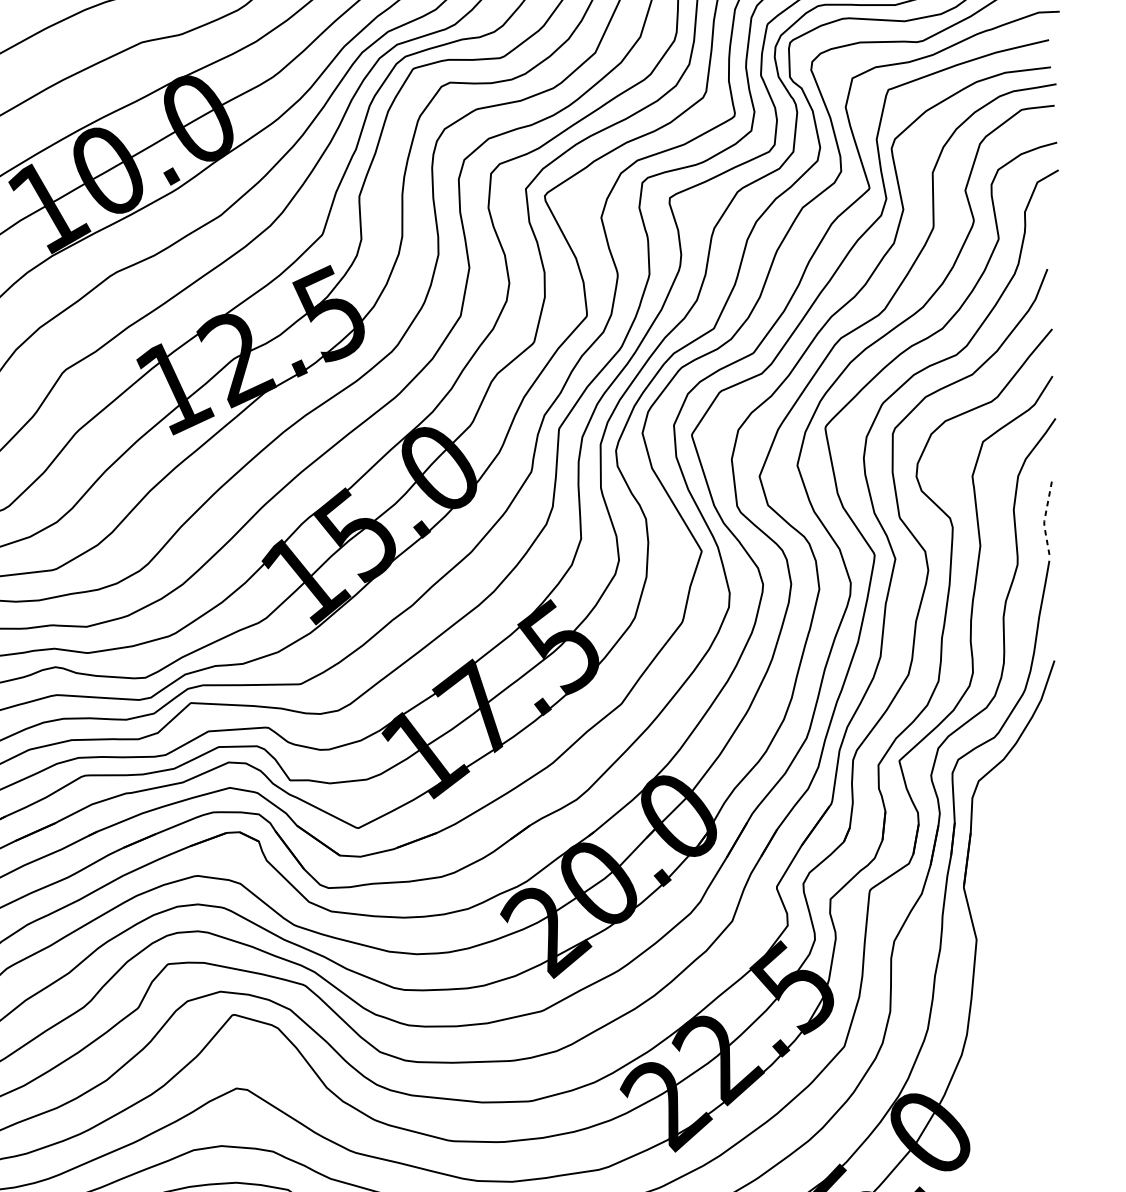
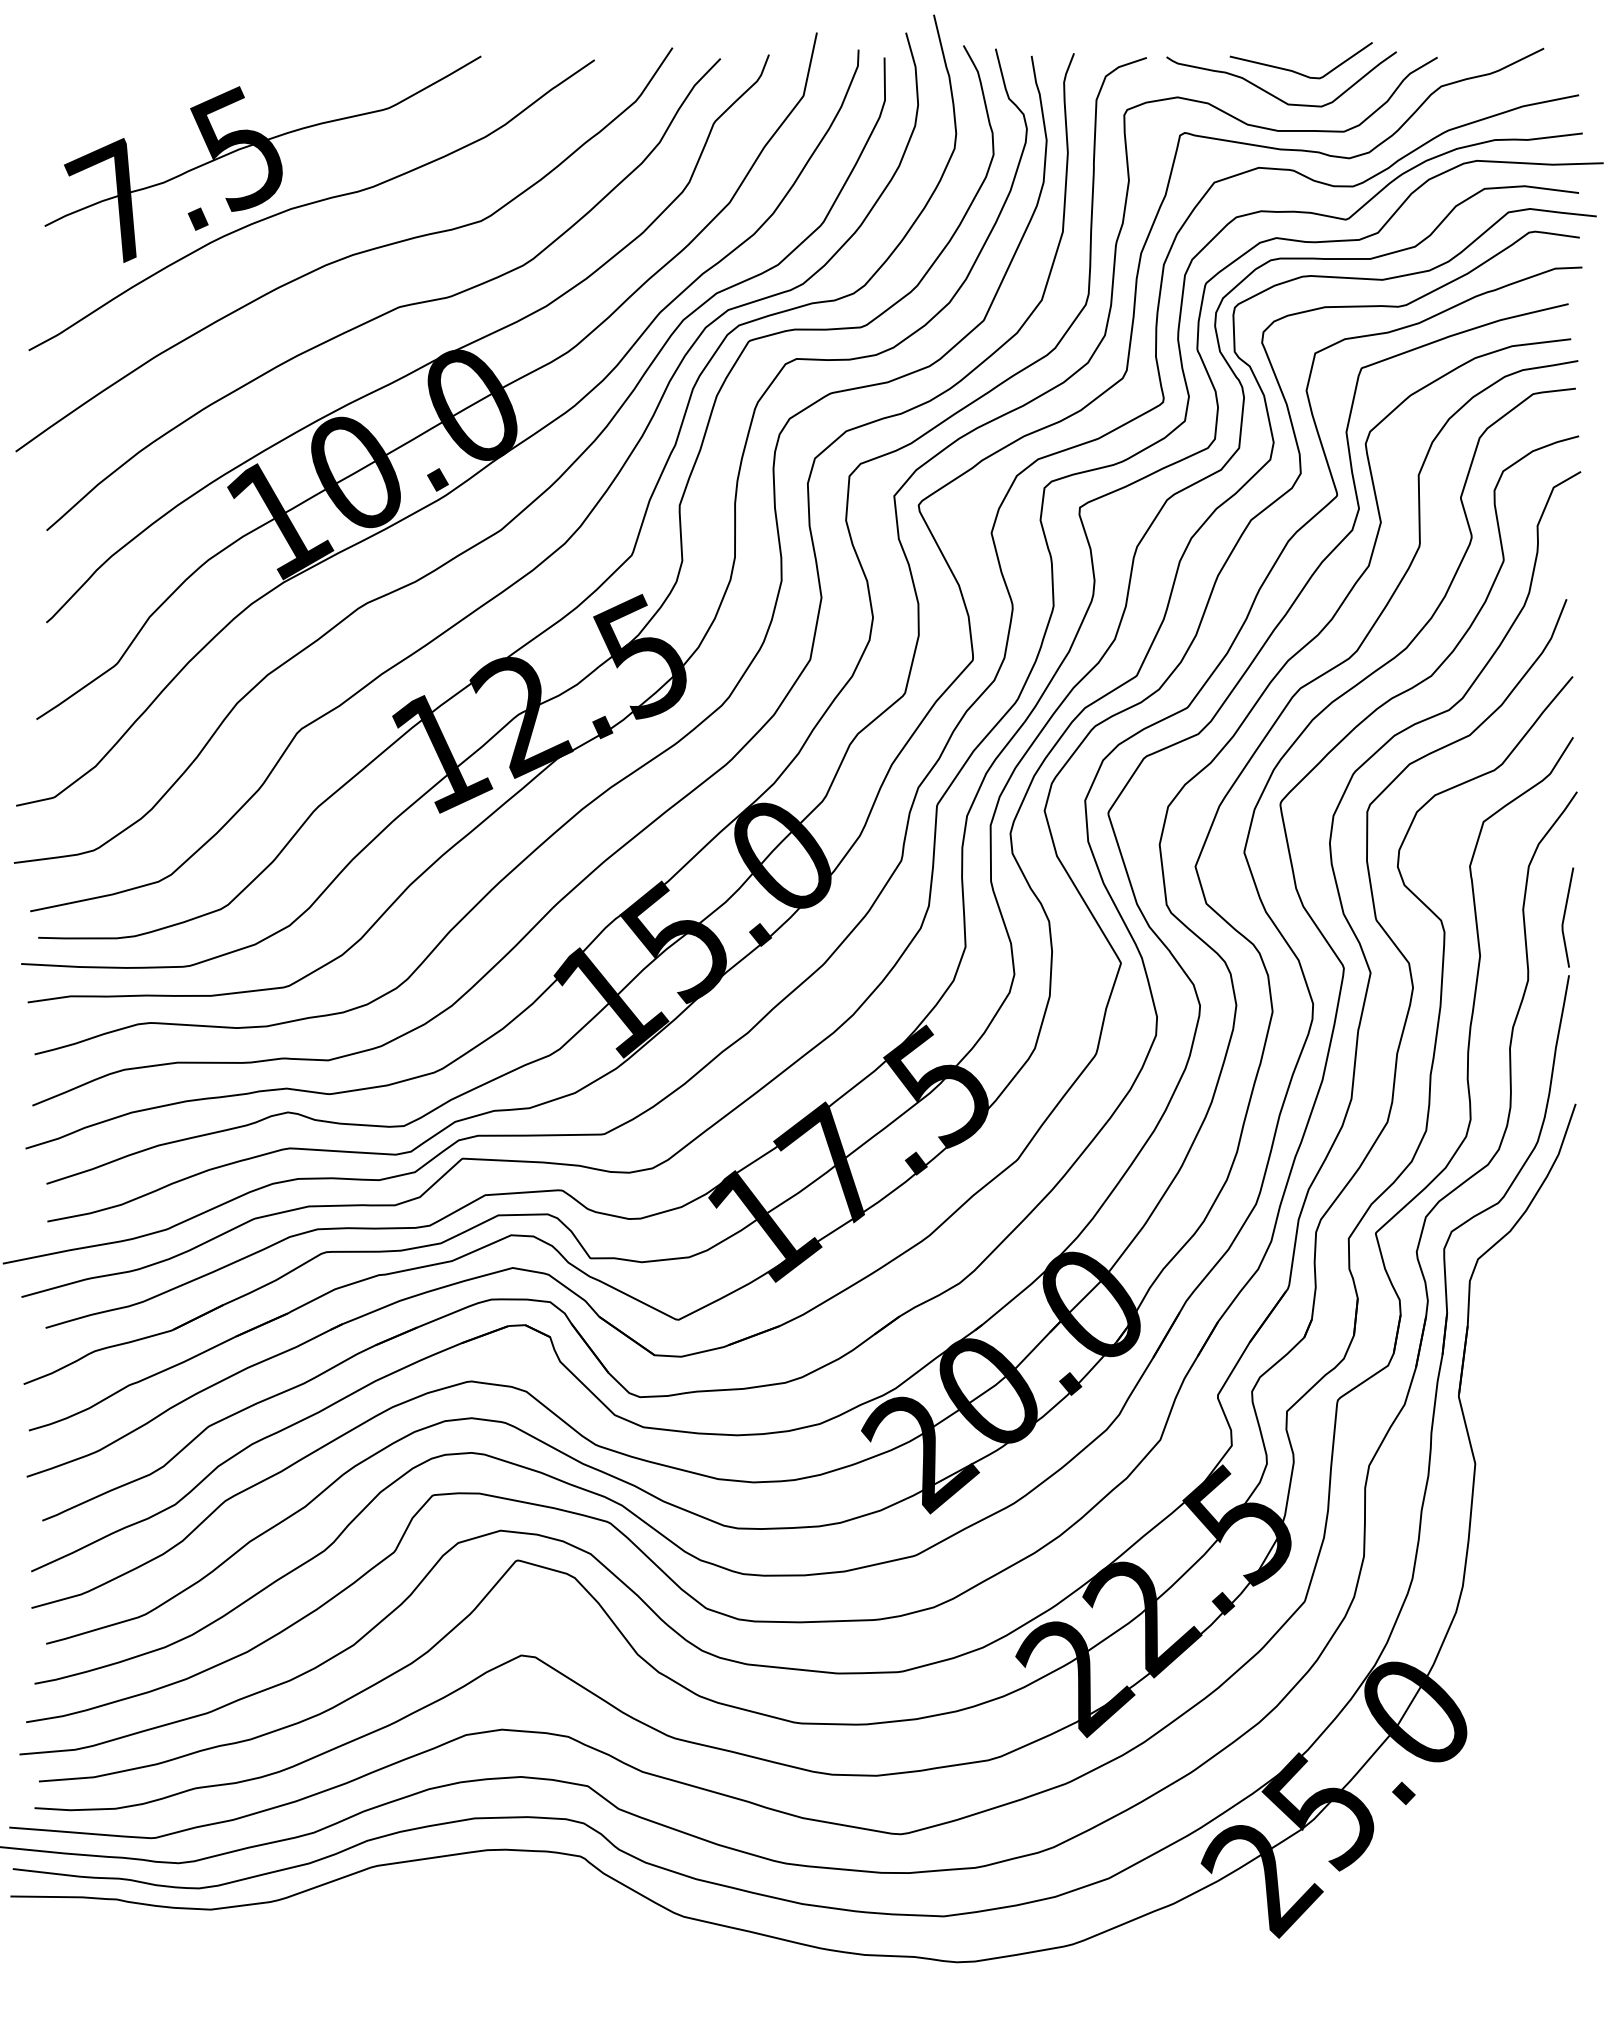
line: (1045, 516) -> (1563, 918), dashed -> solid

